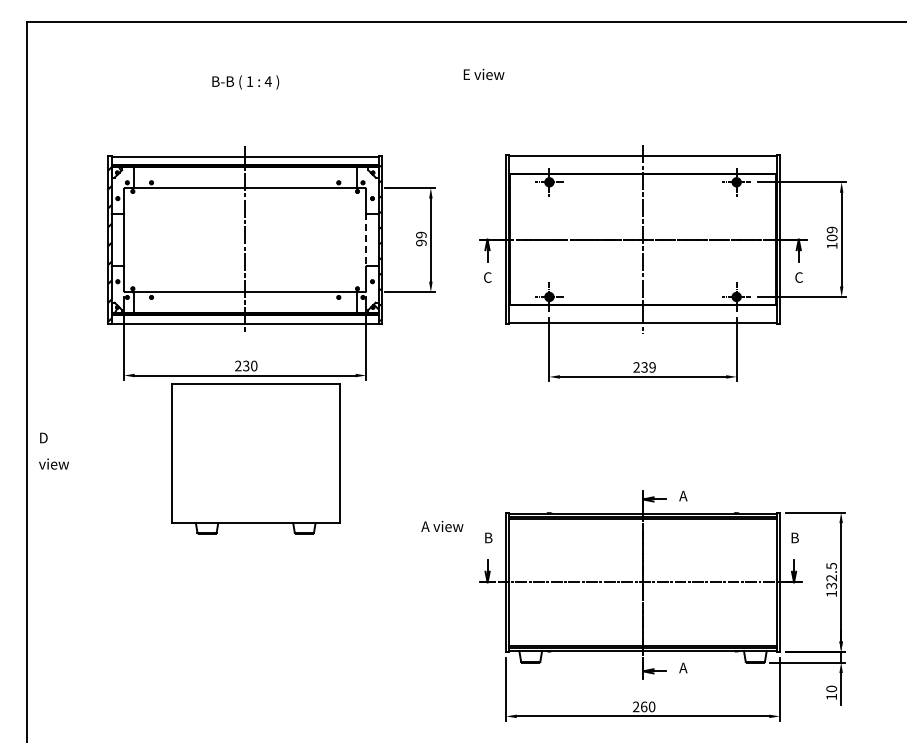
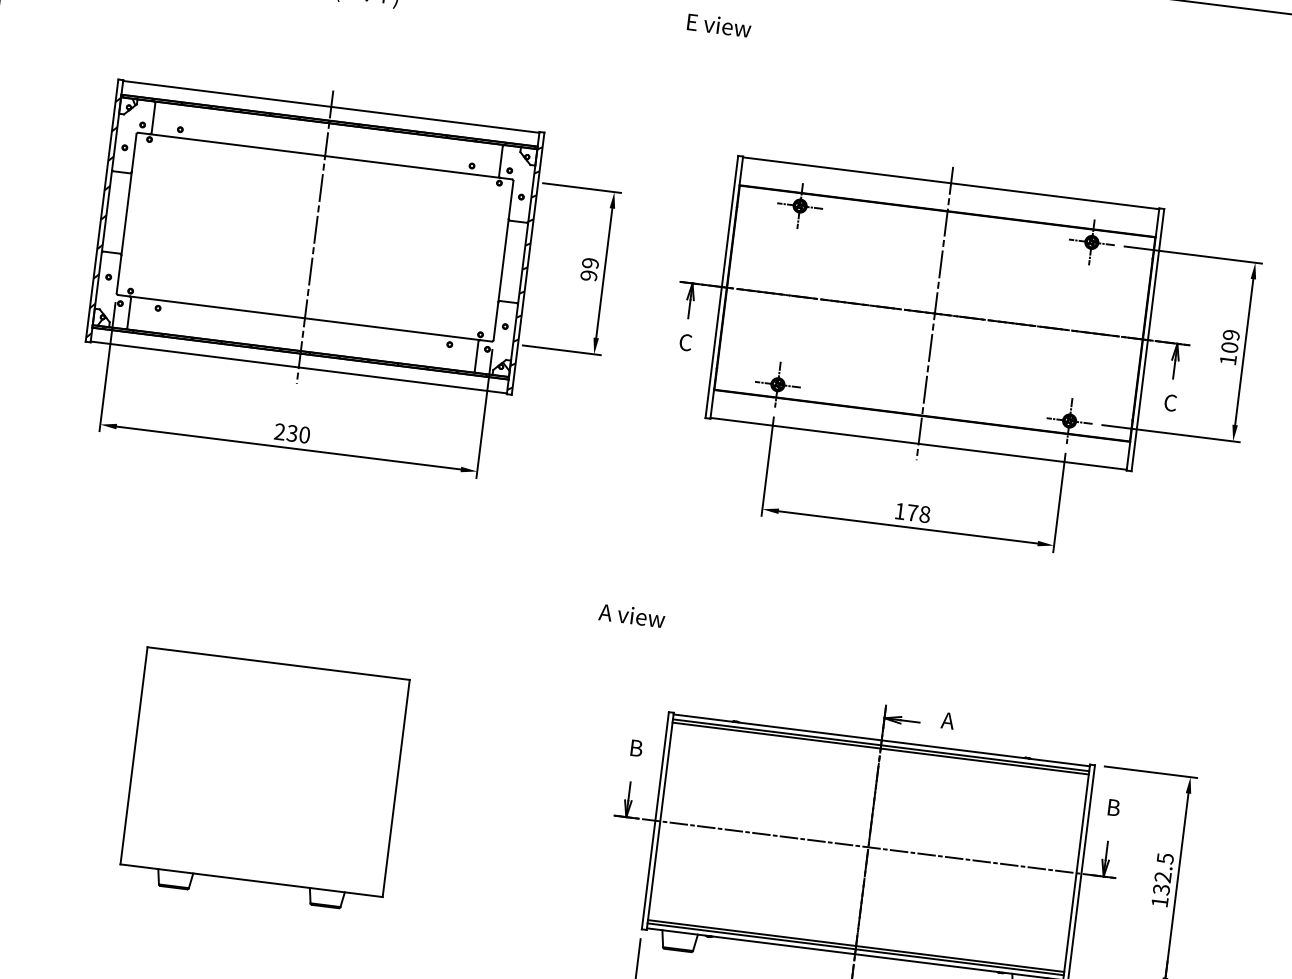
line: (366, 240) -> (503, 261), dashed -> solid
text: (644, 367) -> (912, 513), 239 -> 178
part: (255, 458) -> (263, 780), moved
text: (442, 525) -> (632, 614), moved

